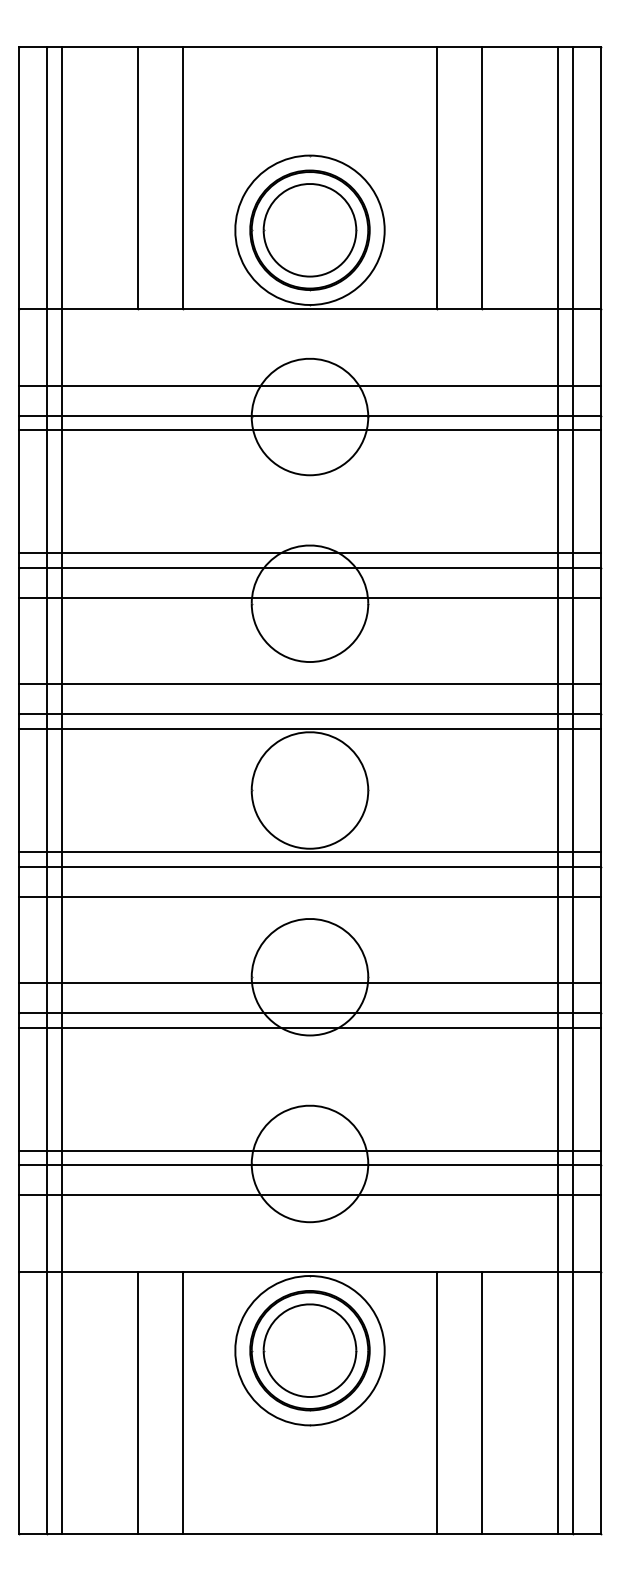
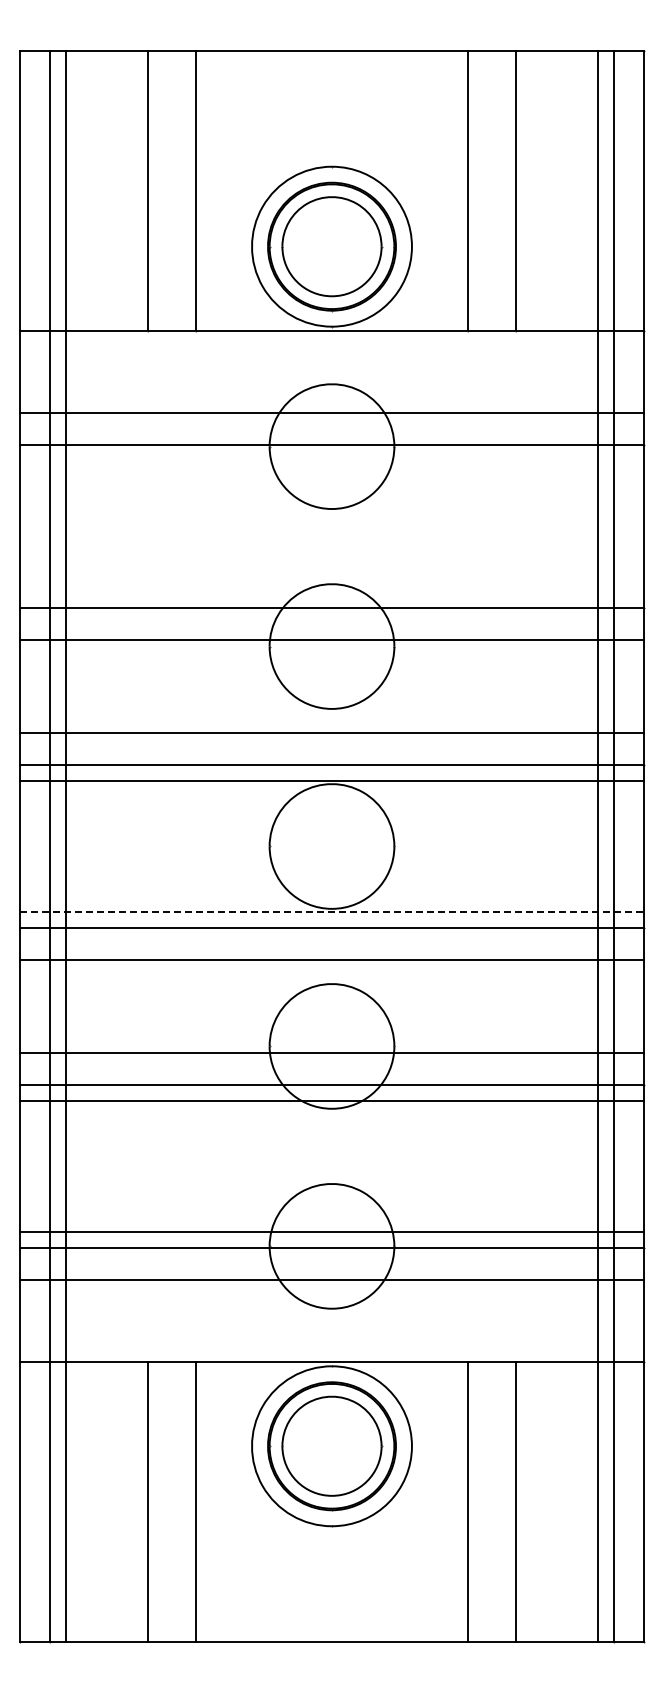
line: (309, 430) -> (331, 461), removed
line: (309, 553) -> (331, 592), removed
line: (310, 852) -> (332, 912), solid -> dashed

